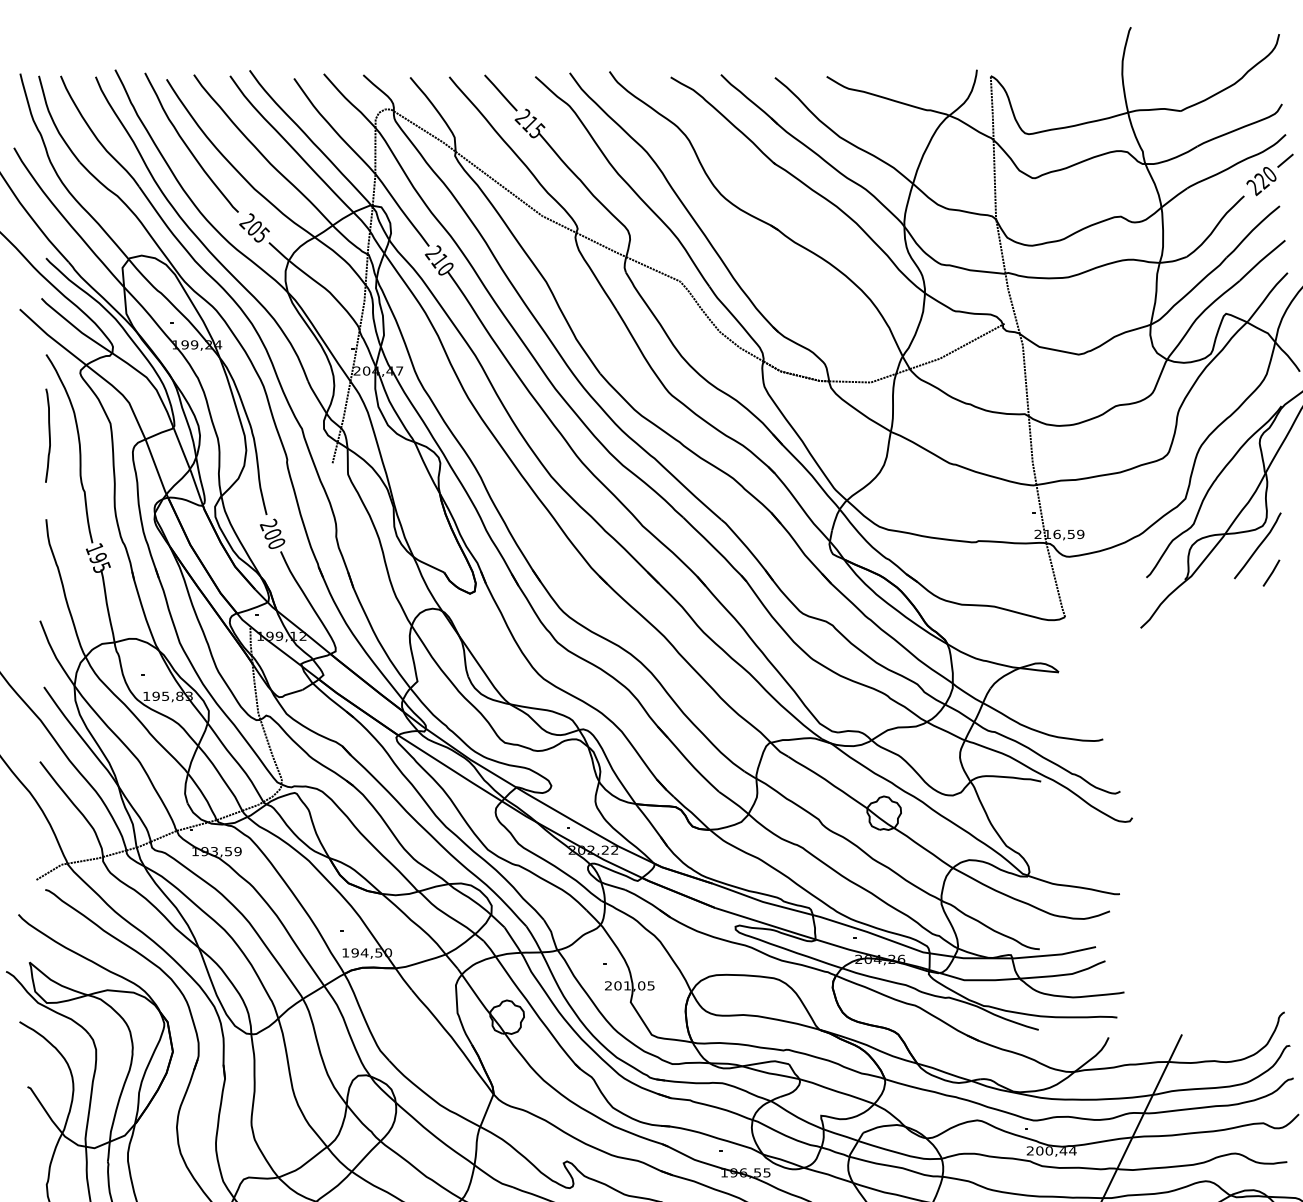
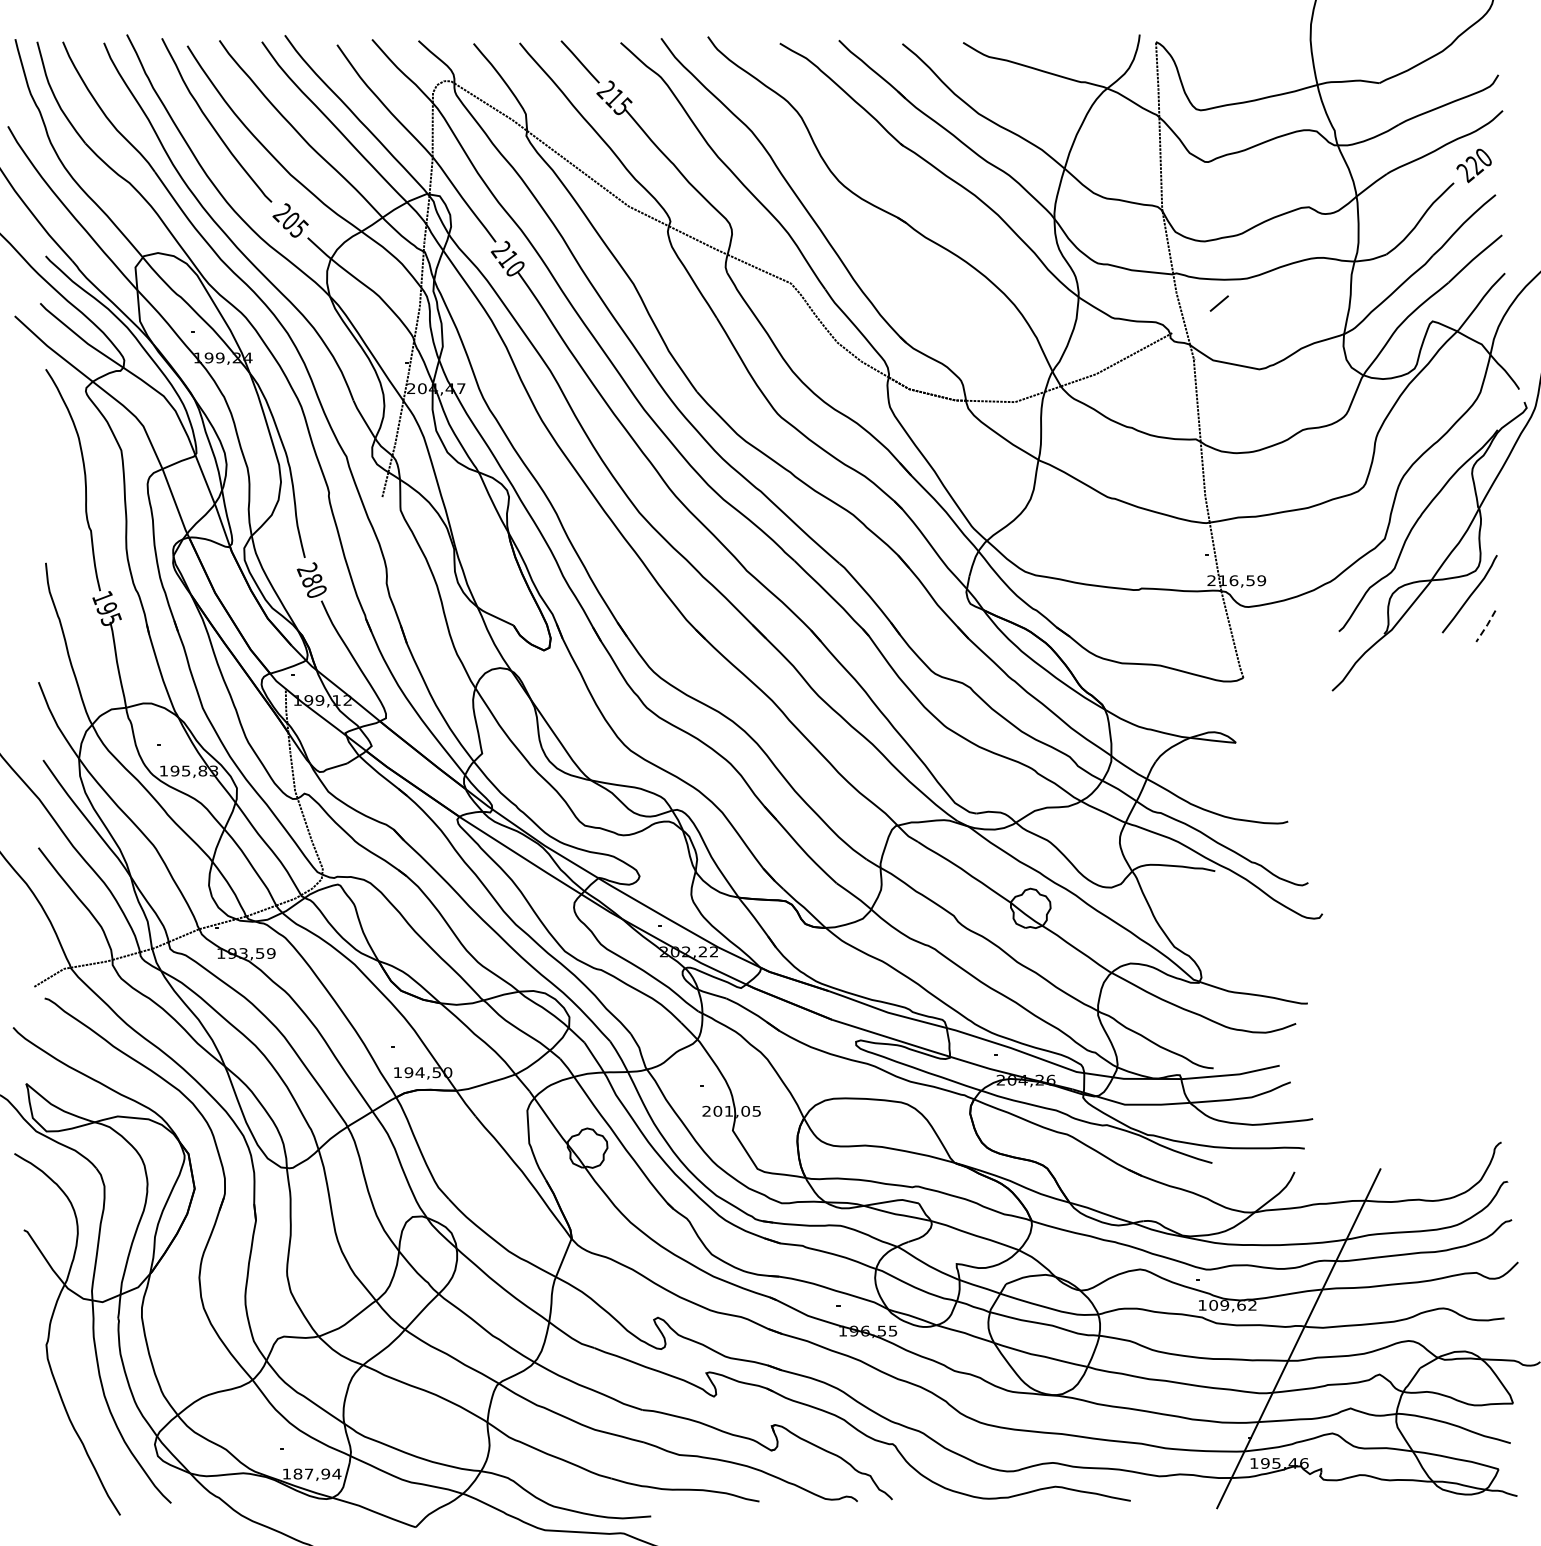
line: (1284, 160) -> (1218, 303), moved
curve: (49, 435) -> (49, 464), removed
text: (273, 534) -> (312, 580), 200 -> 280
line: (1271, 573) -> (1486, 626), solid -> dashed
text: (1051, 1151) -> (1227, 1305), 200,44 -> 109,62

